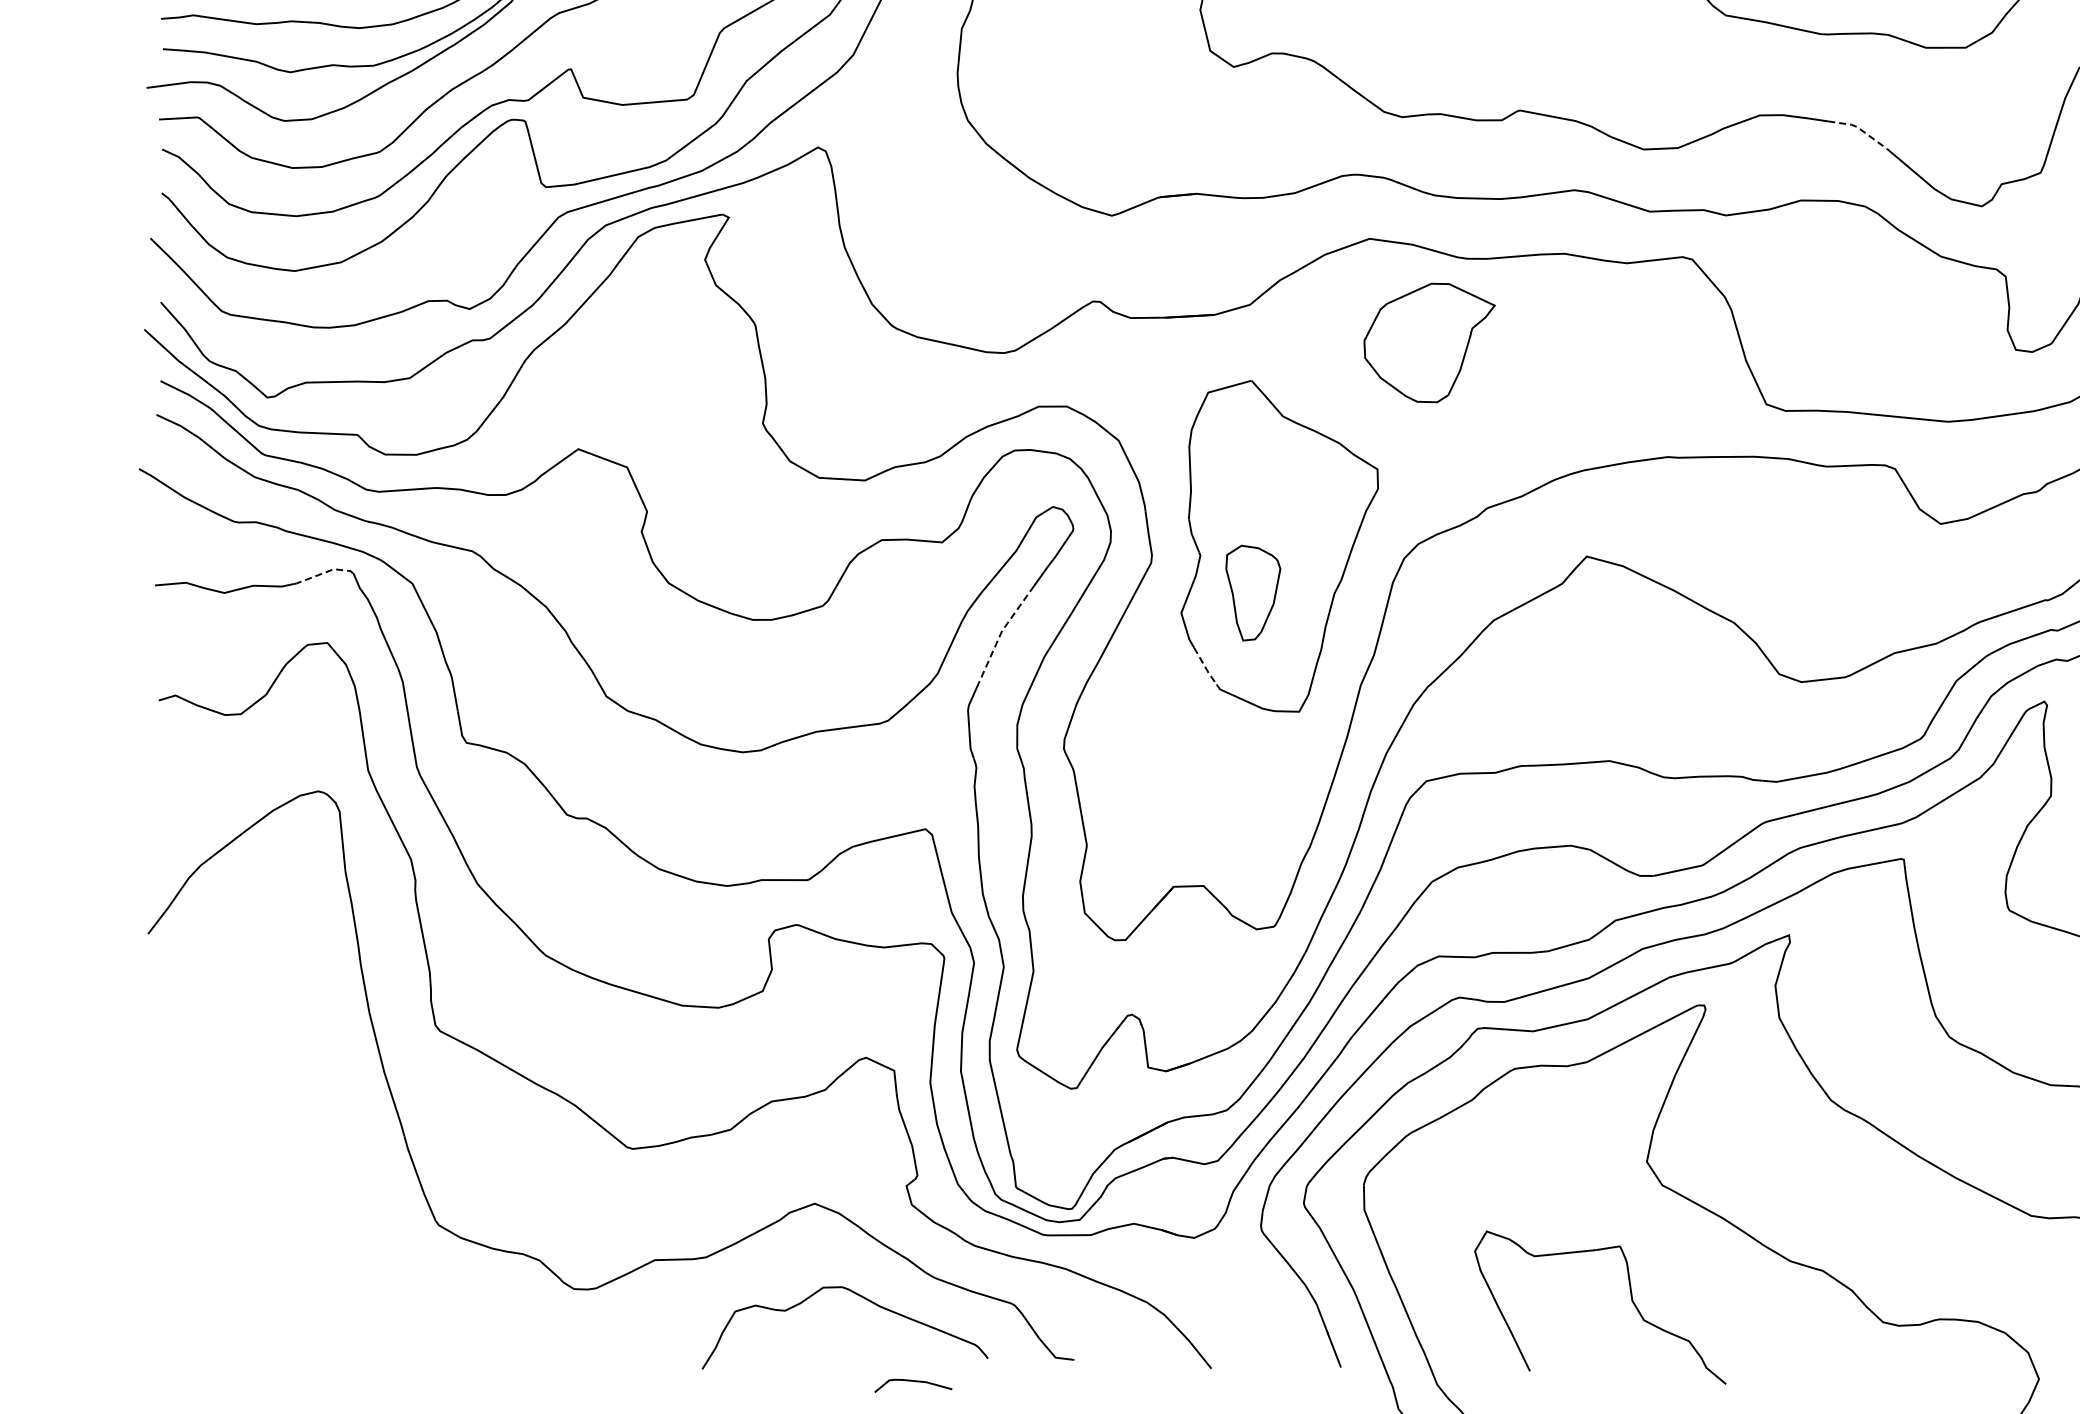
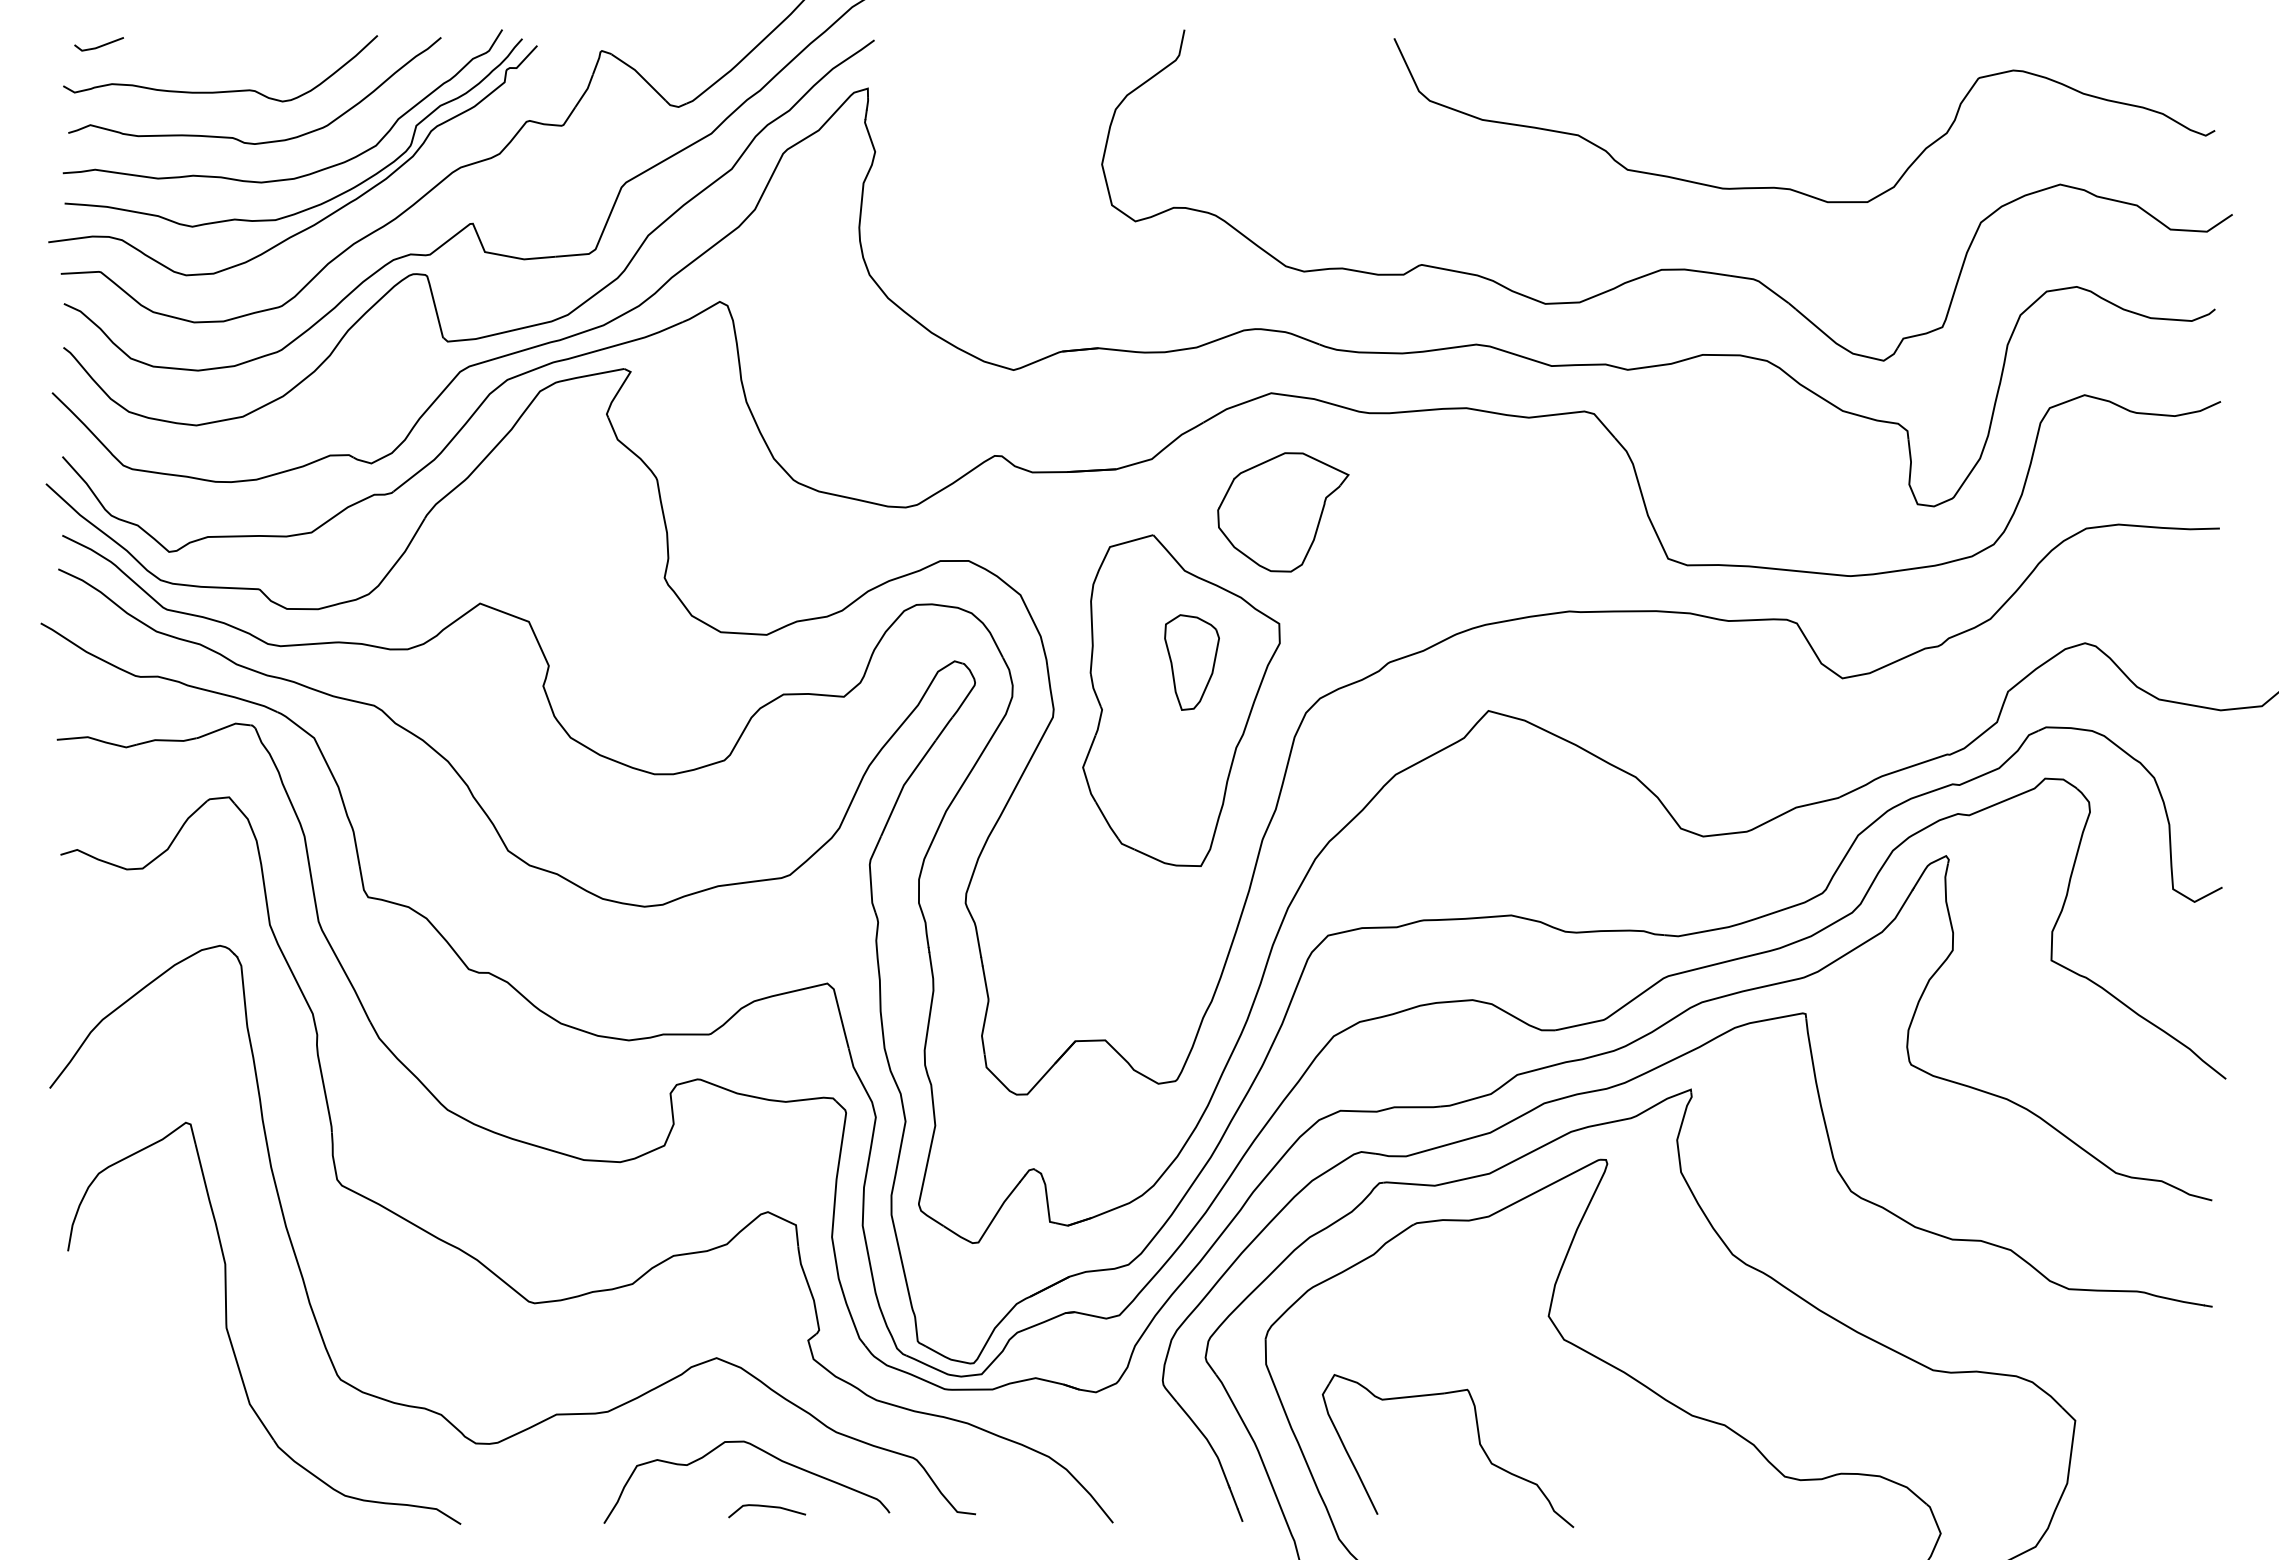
line: (1859, 129) -> (1761, 283), dashed -> solid
part: (1429, 343) -> (1283, 512), moved
line: (321, 574) -> (223, 728), dashed -> solid
part: (1252, 593) -> (1191, 662), moved
line: (1001, 631) -> (903, 785), dashed -> solid
line: (1205, 667) -> (1107, 821), dashed -> solid
part: (327, 1179) -> (229, 1333), added
part: (1631, 1302) -> (1479, 1445), moved
curve: (913, 1382) -> (767, 1507), moved

